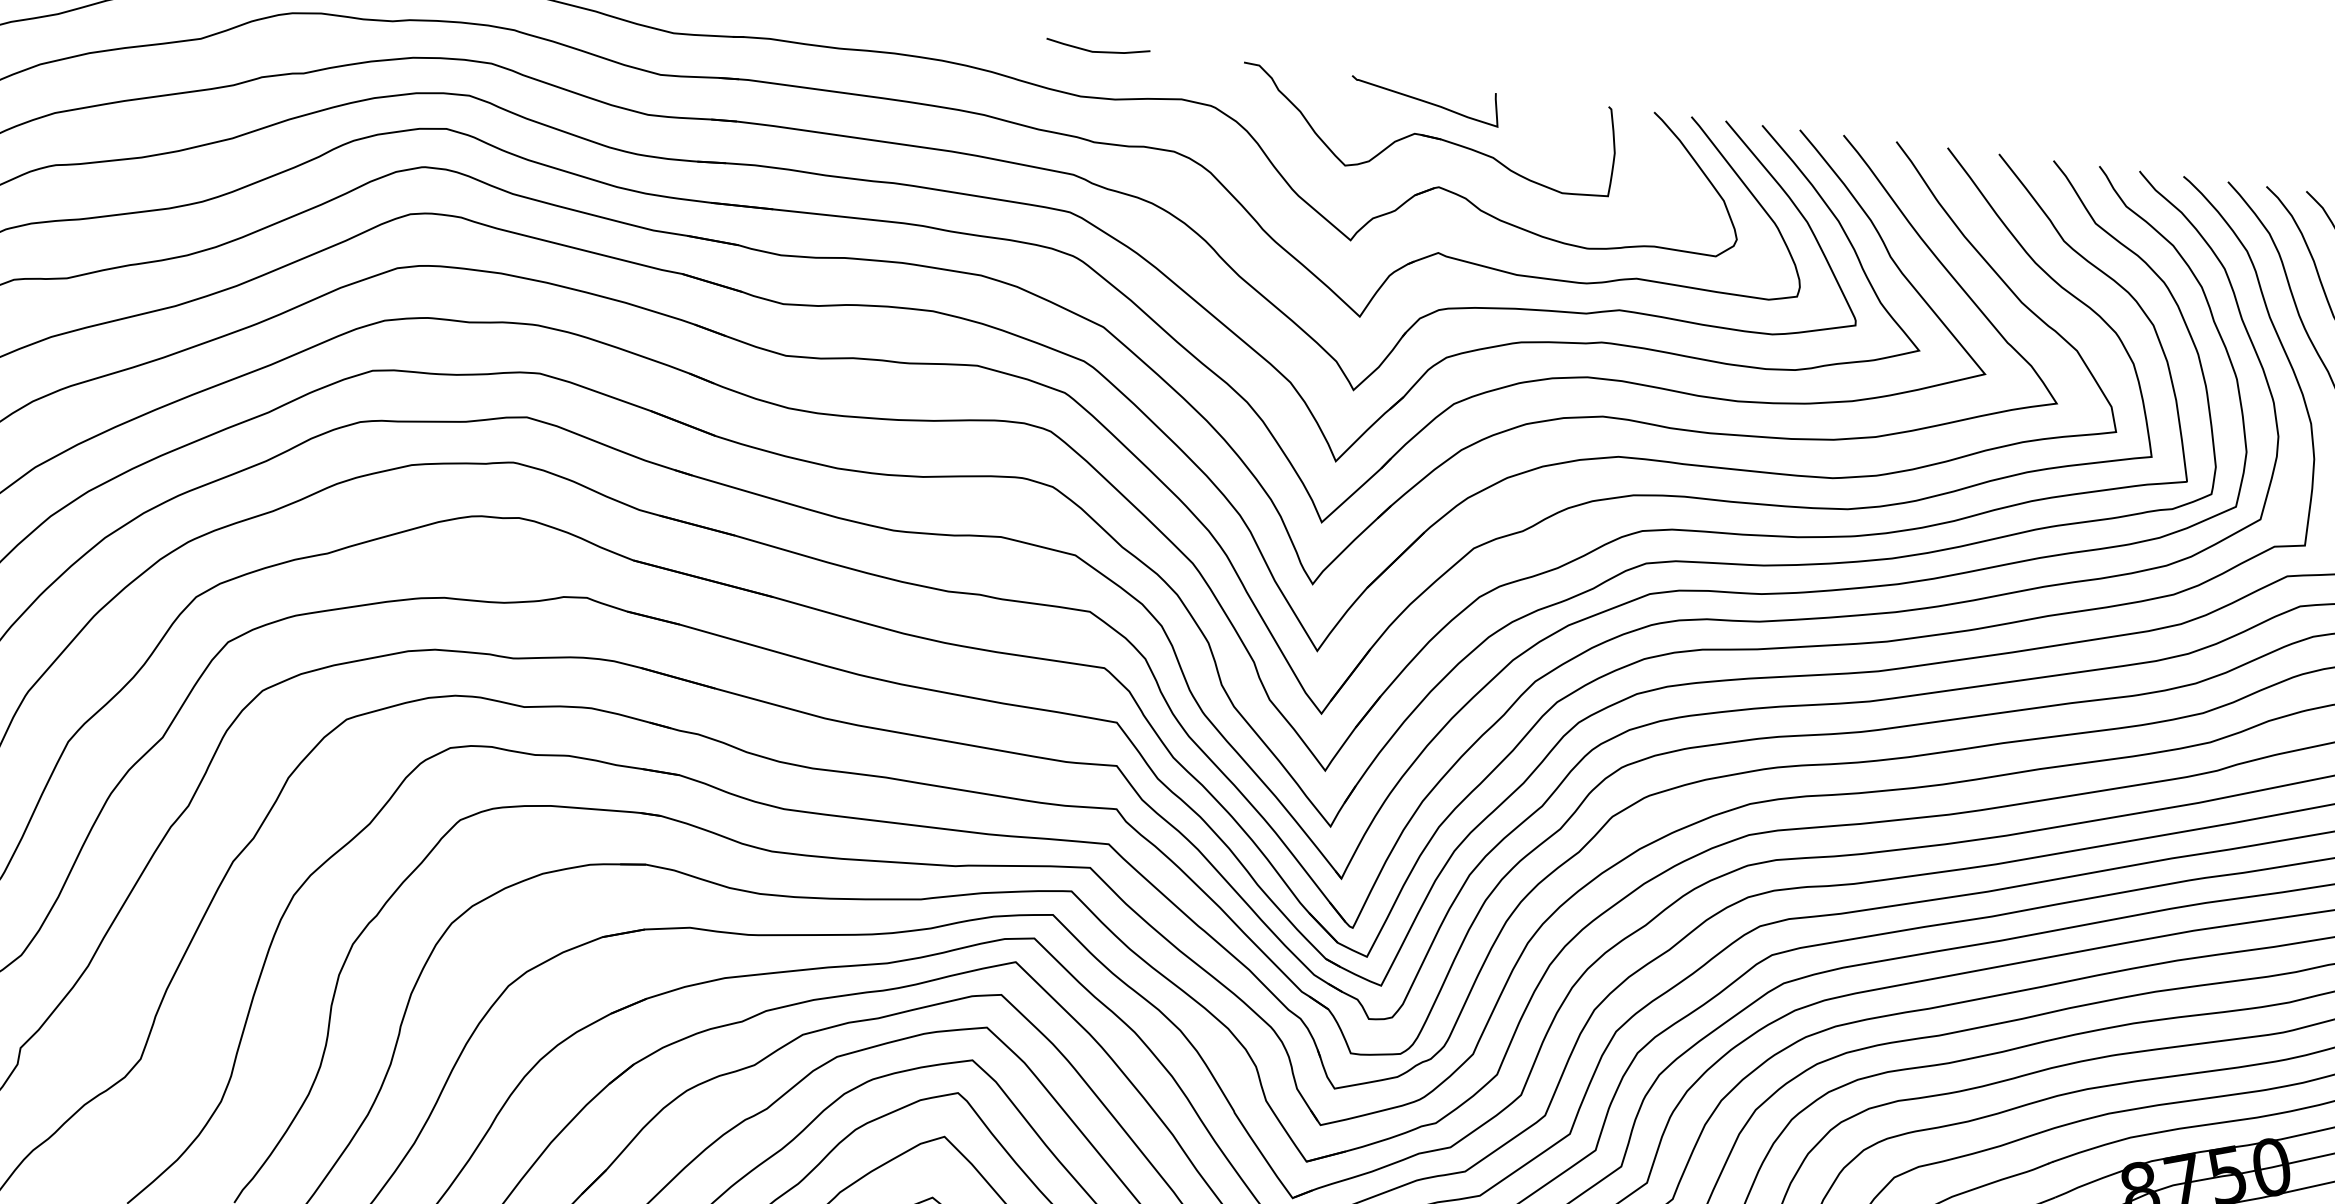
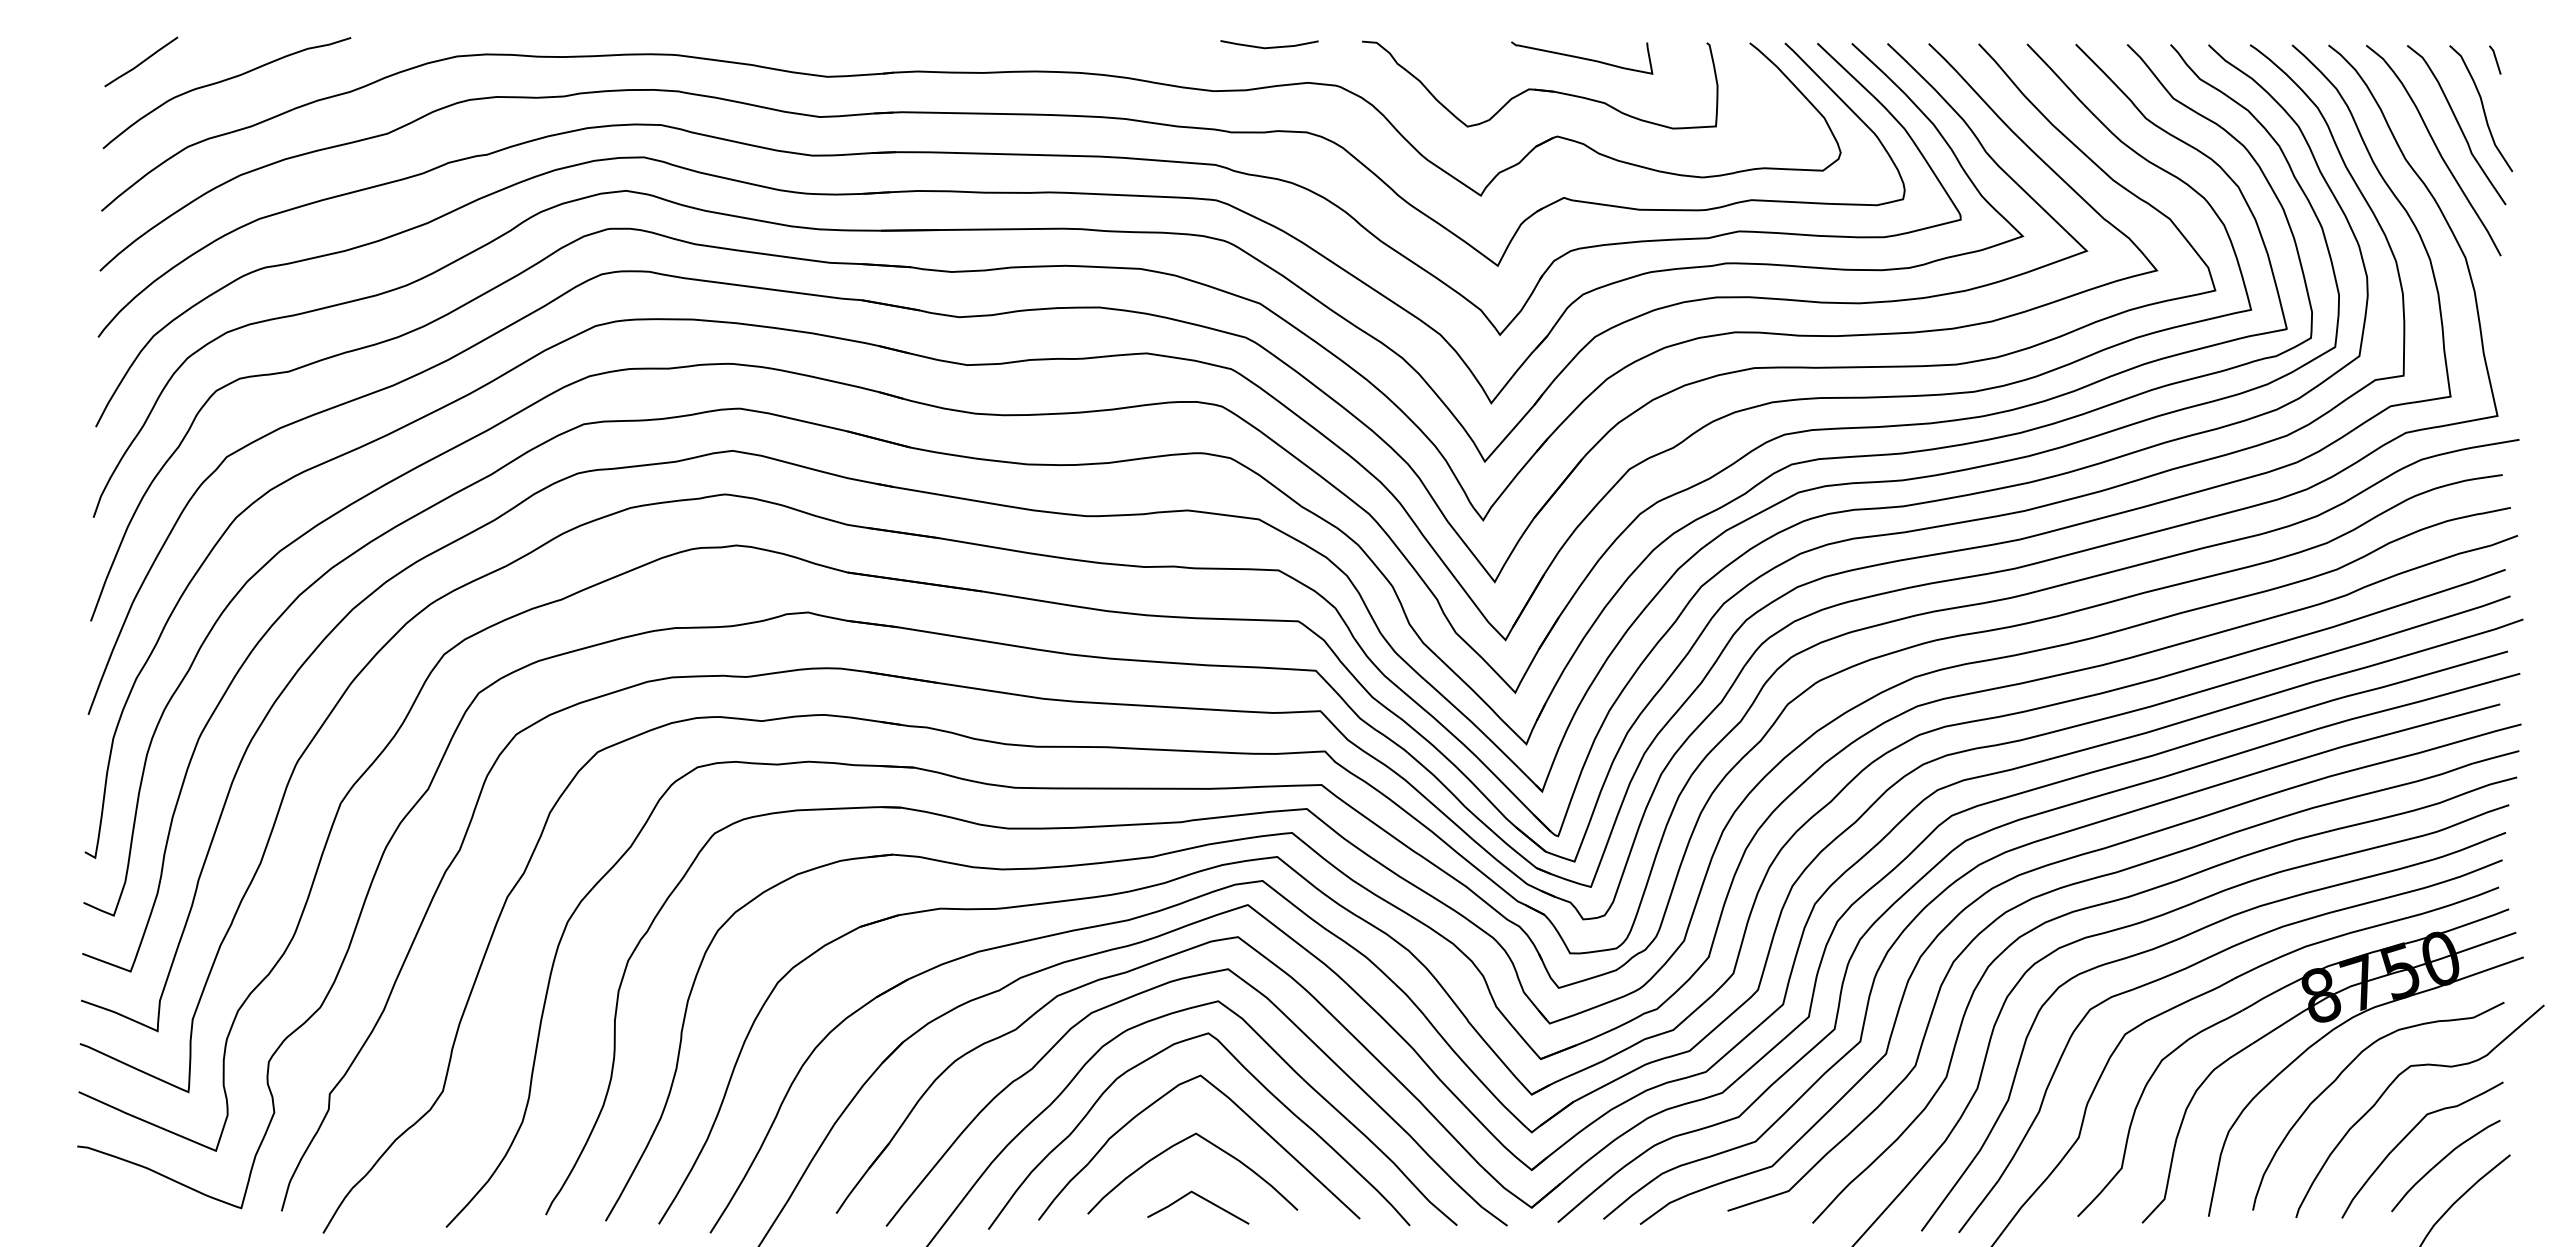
curve: (1098, 50) -> (1270, 46), moved
curve: (1425, 100) -> (1582, 57), moved

